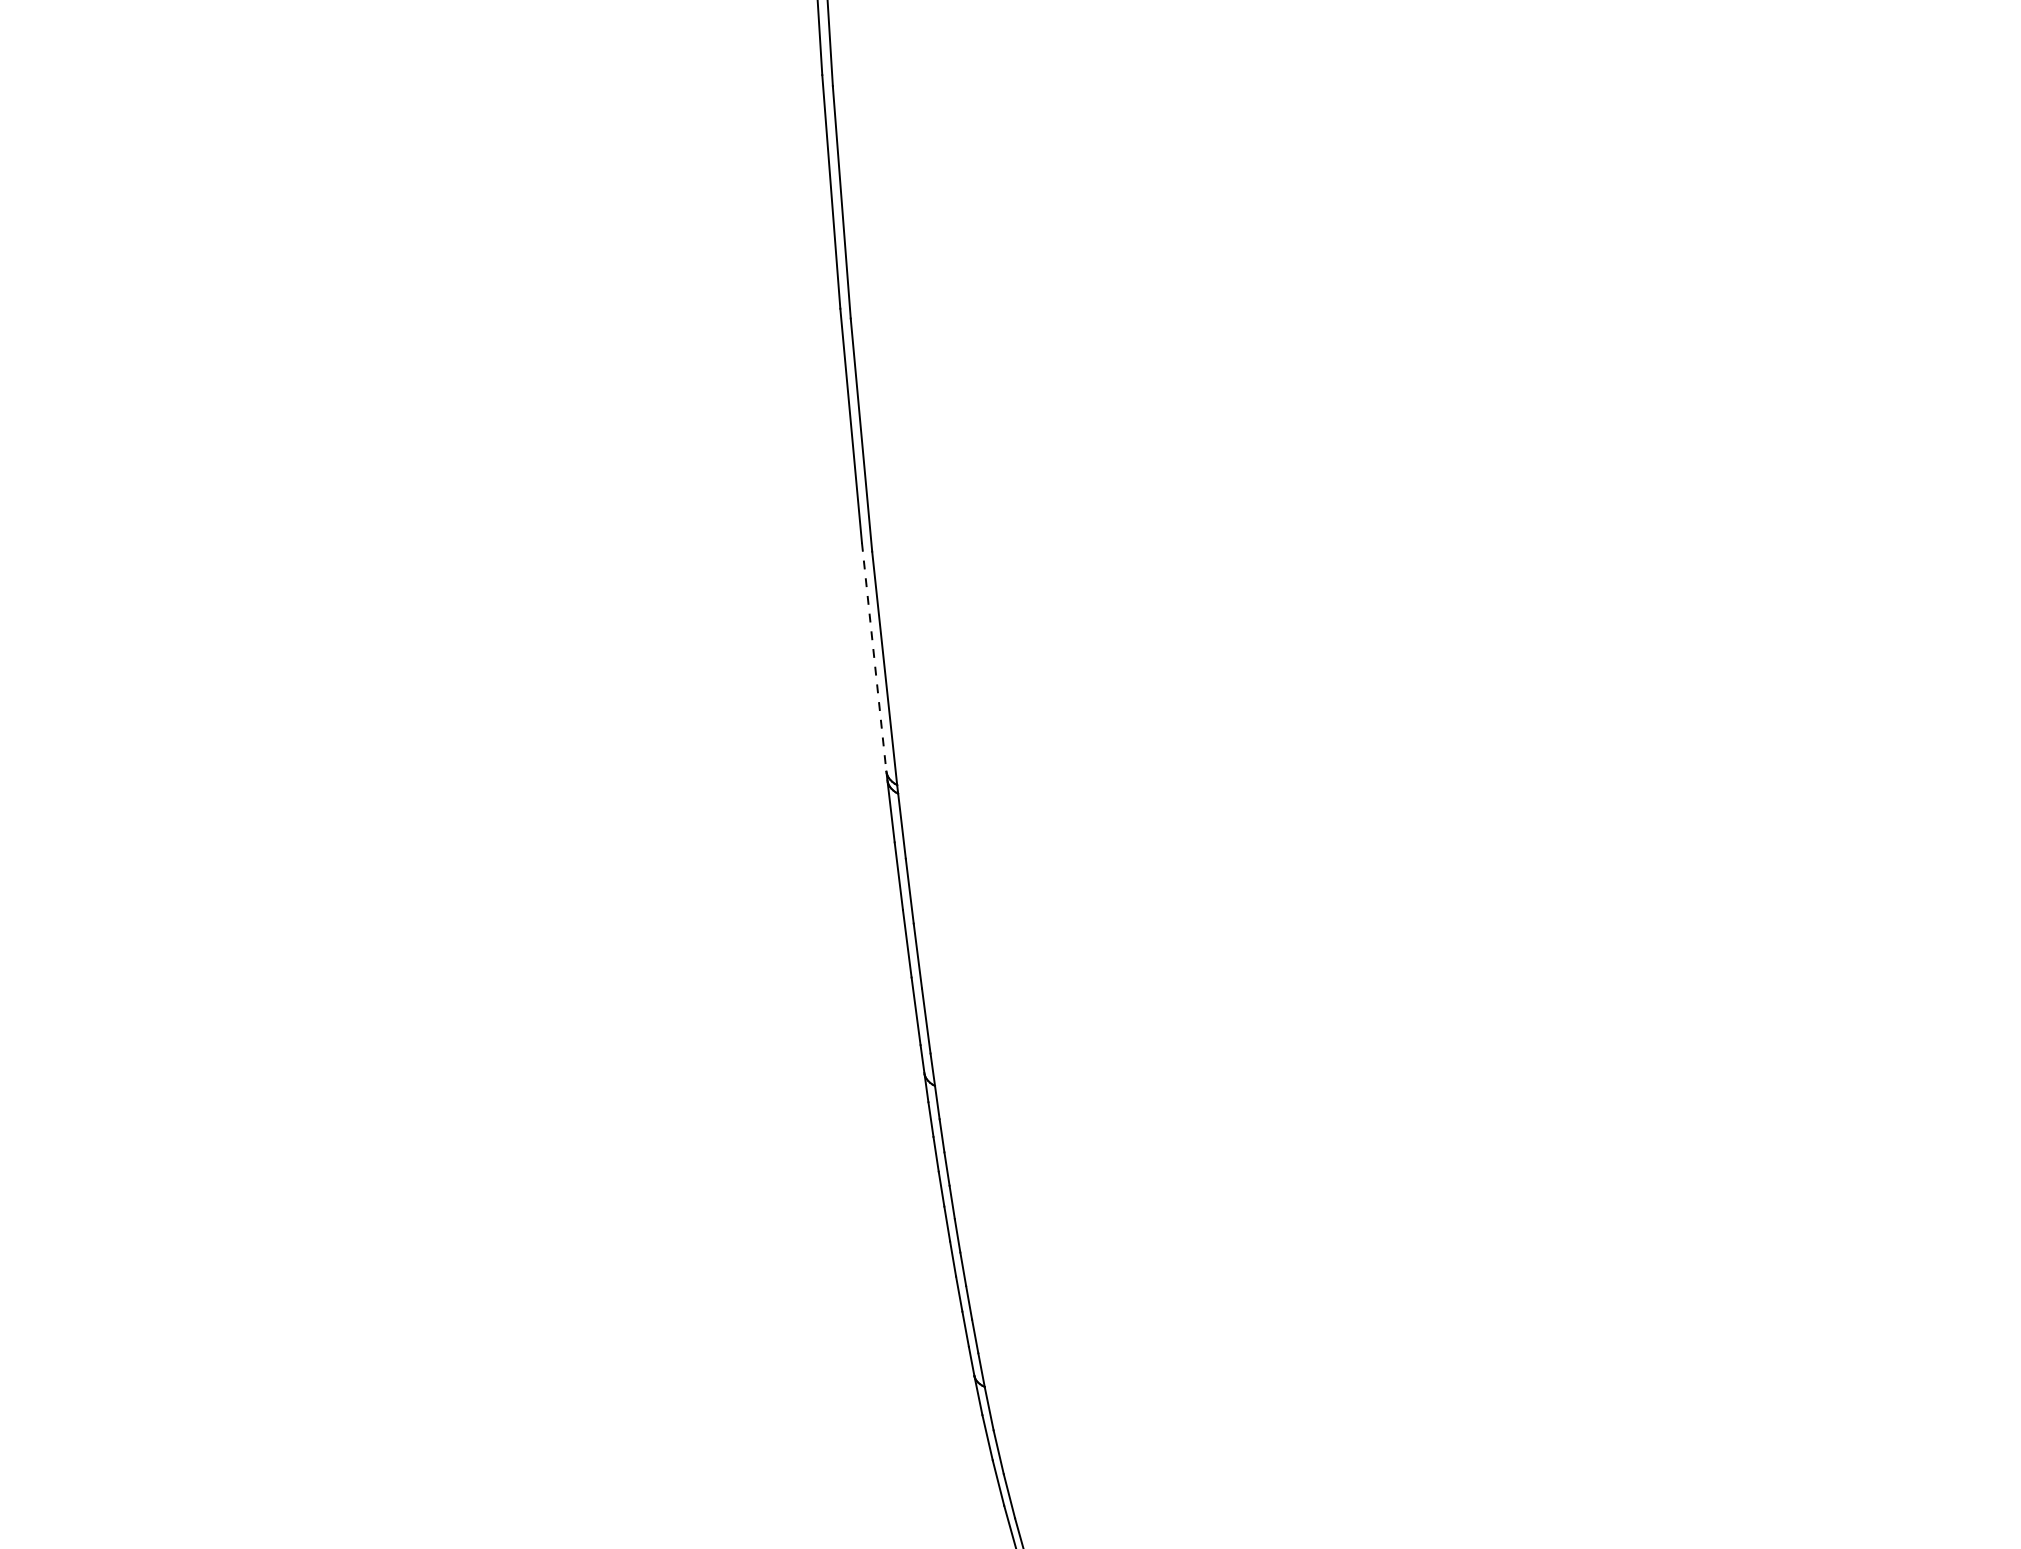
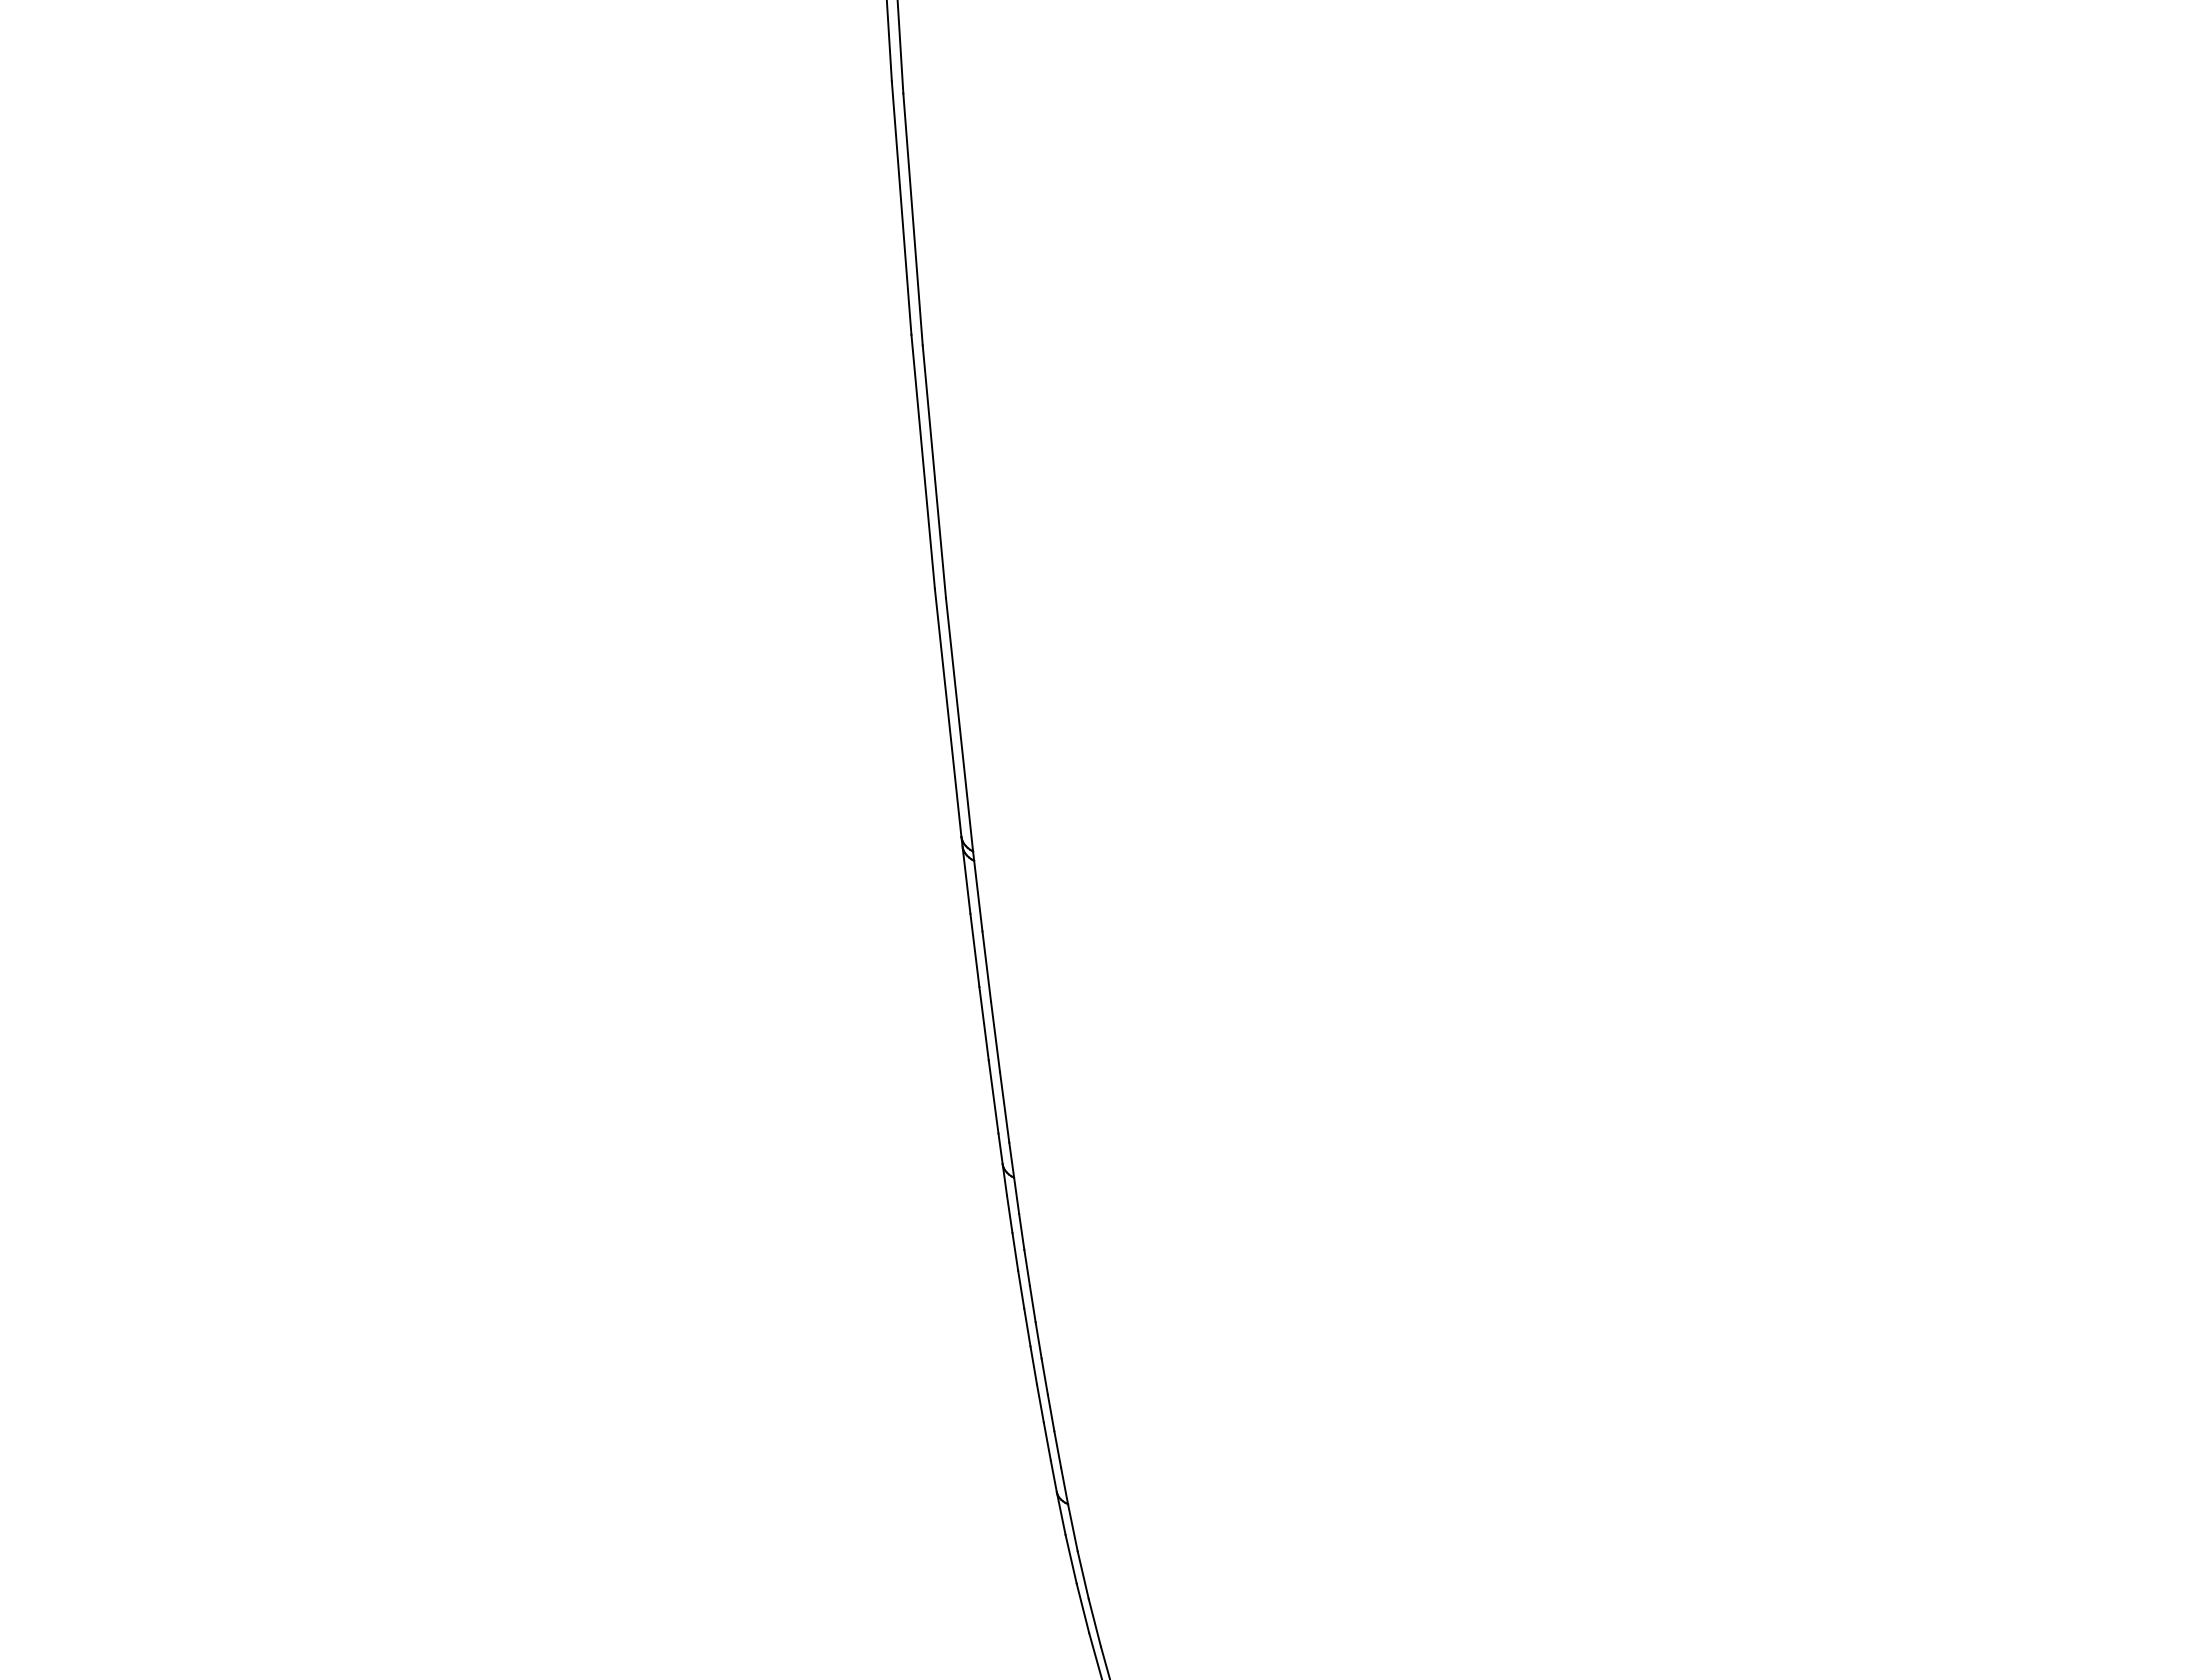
line: (874, 656) -> (948, 712), dashed -> solid

